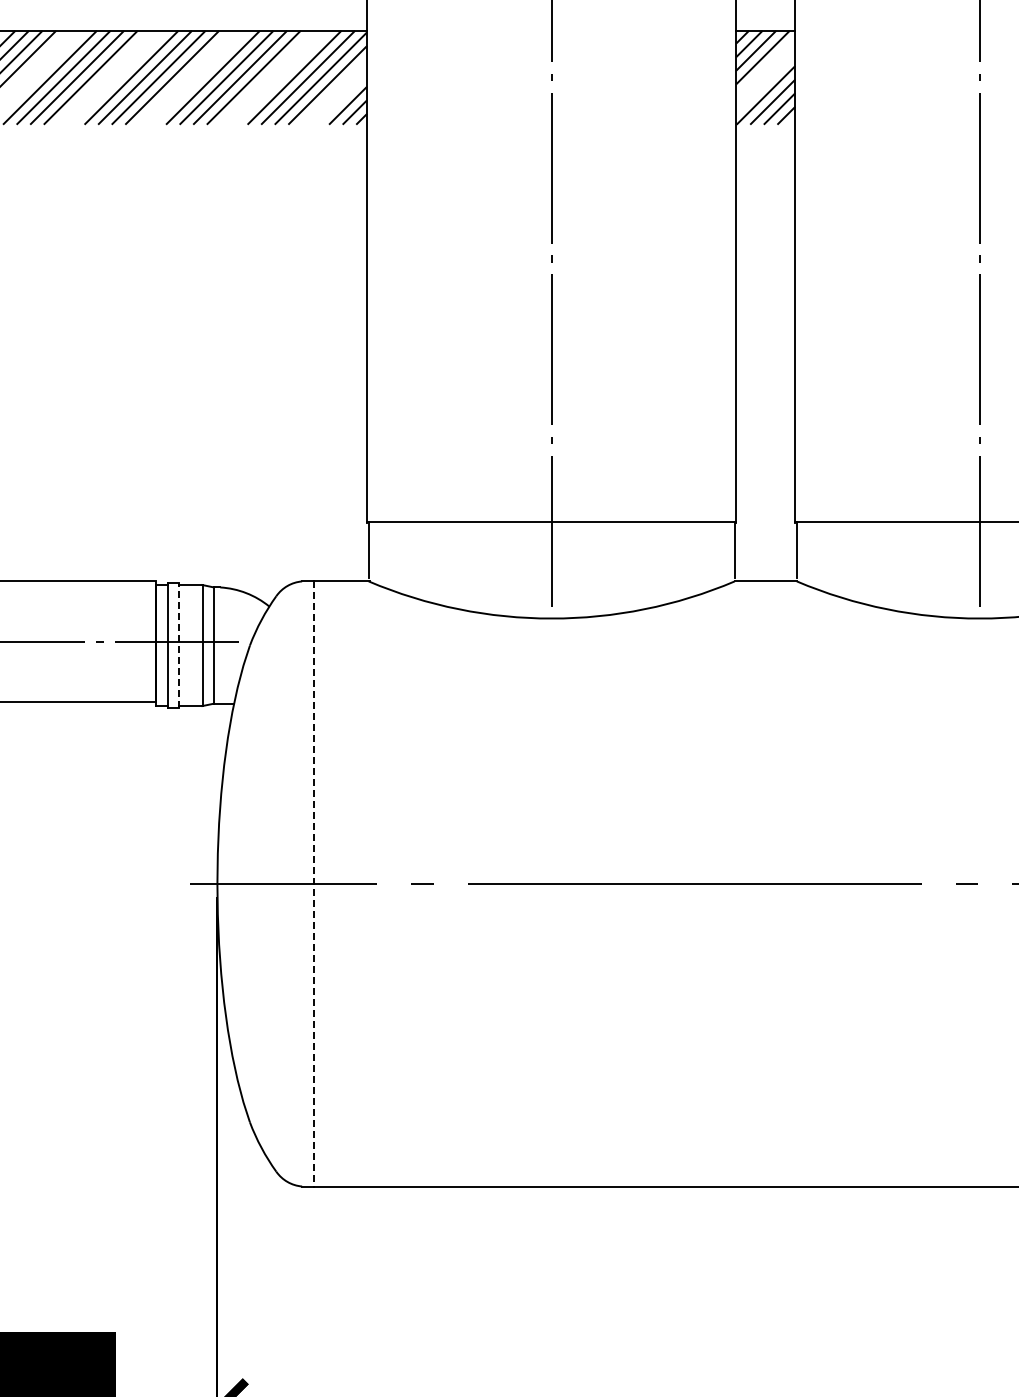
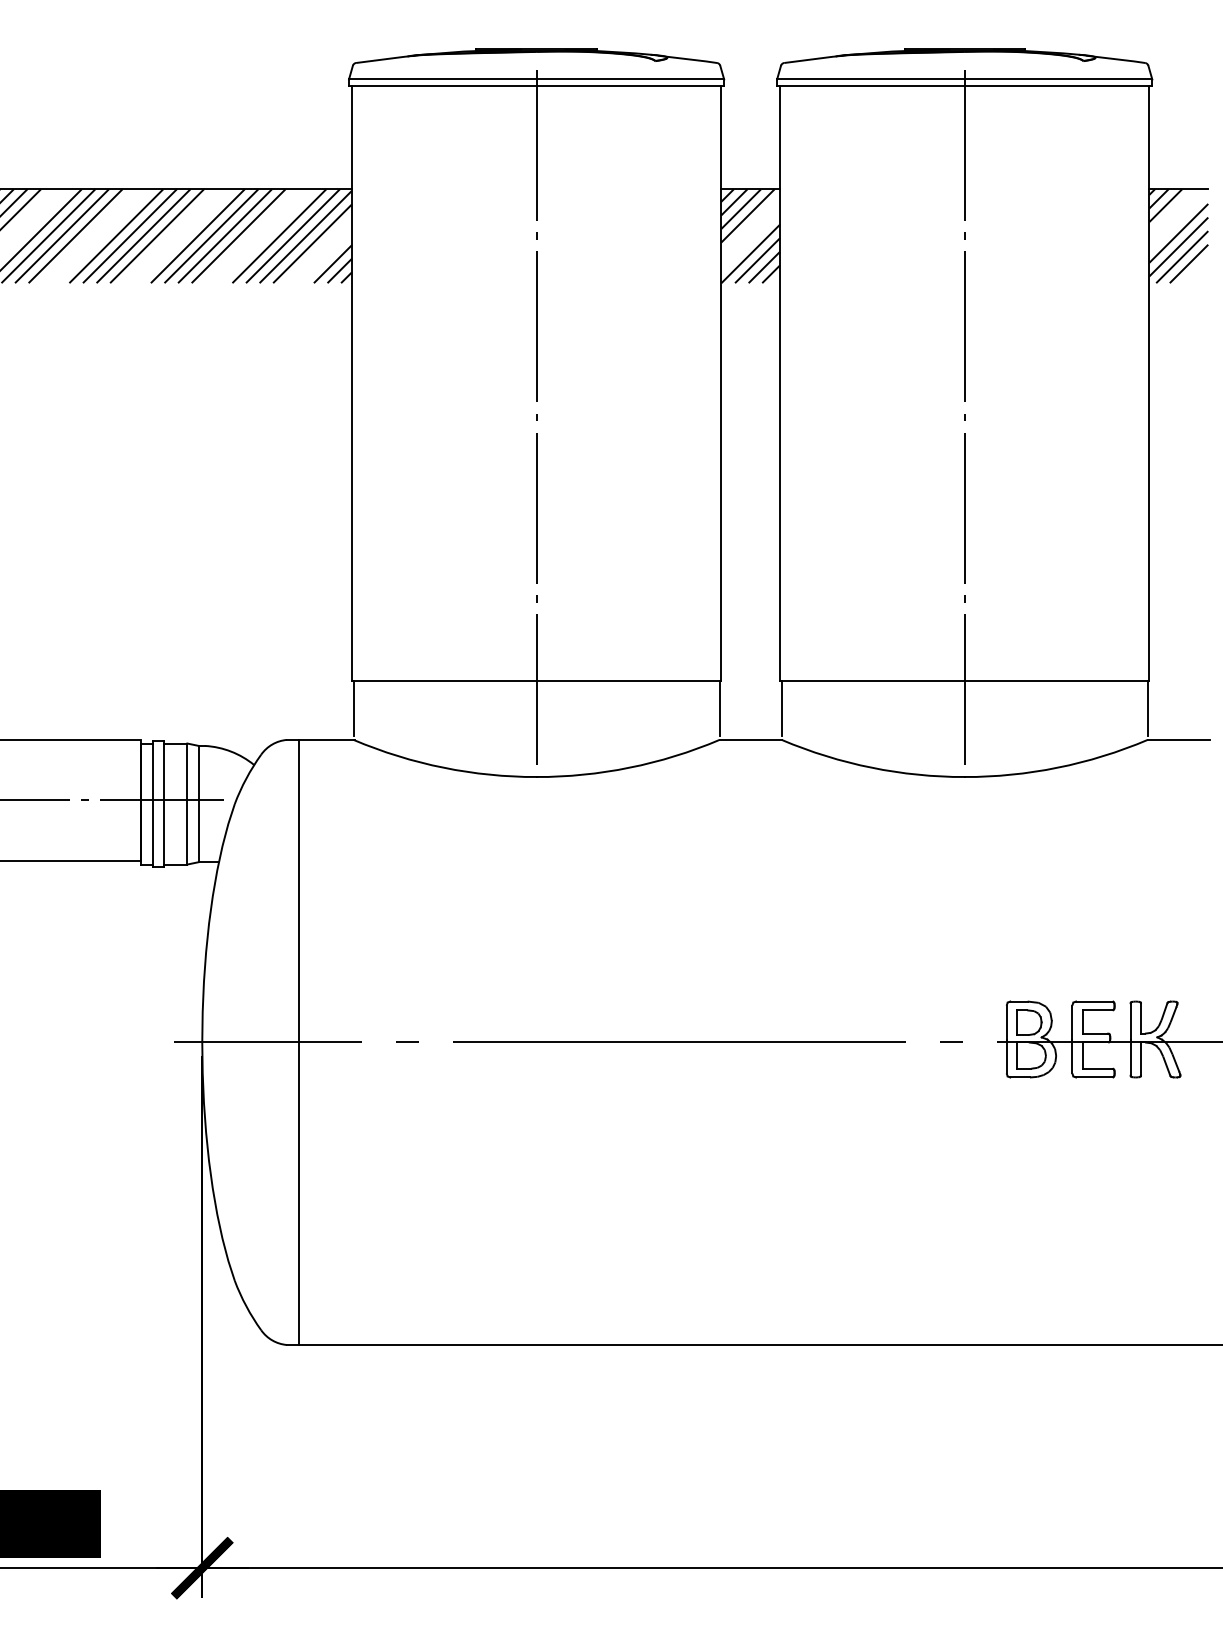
line: (179, 646) -> (164, 804), dashed -> solid
line: (314, 884) -> (299, 1042), dashed -> solid

